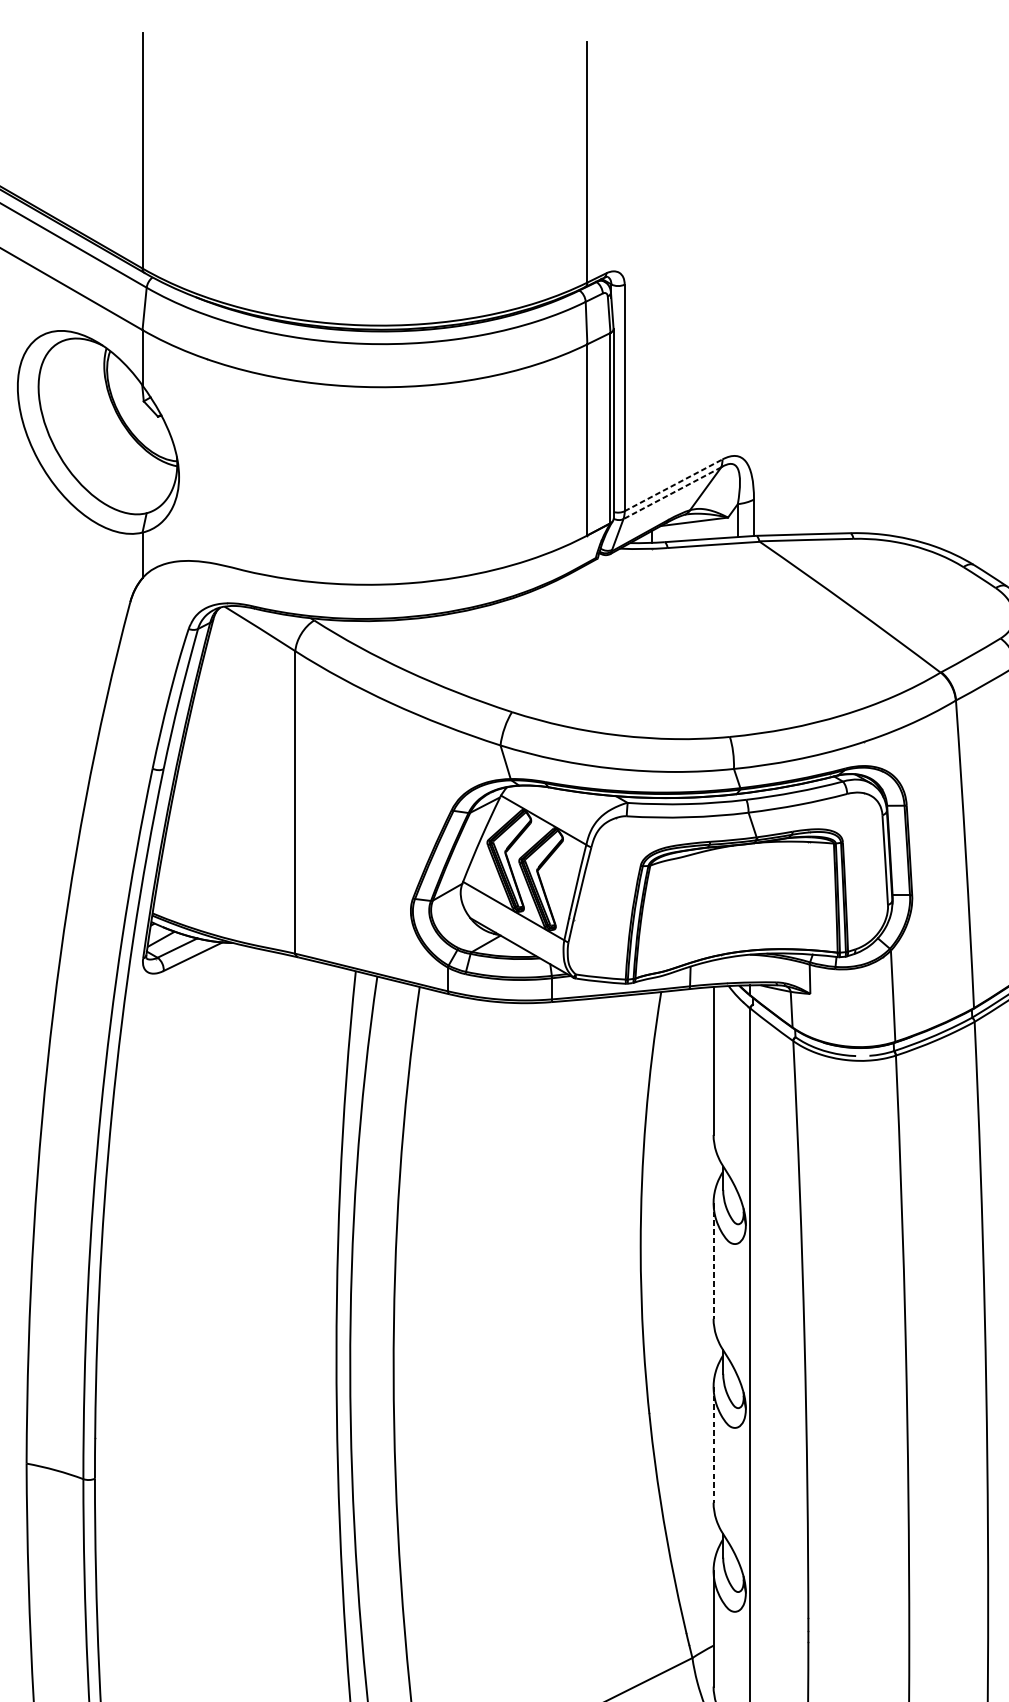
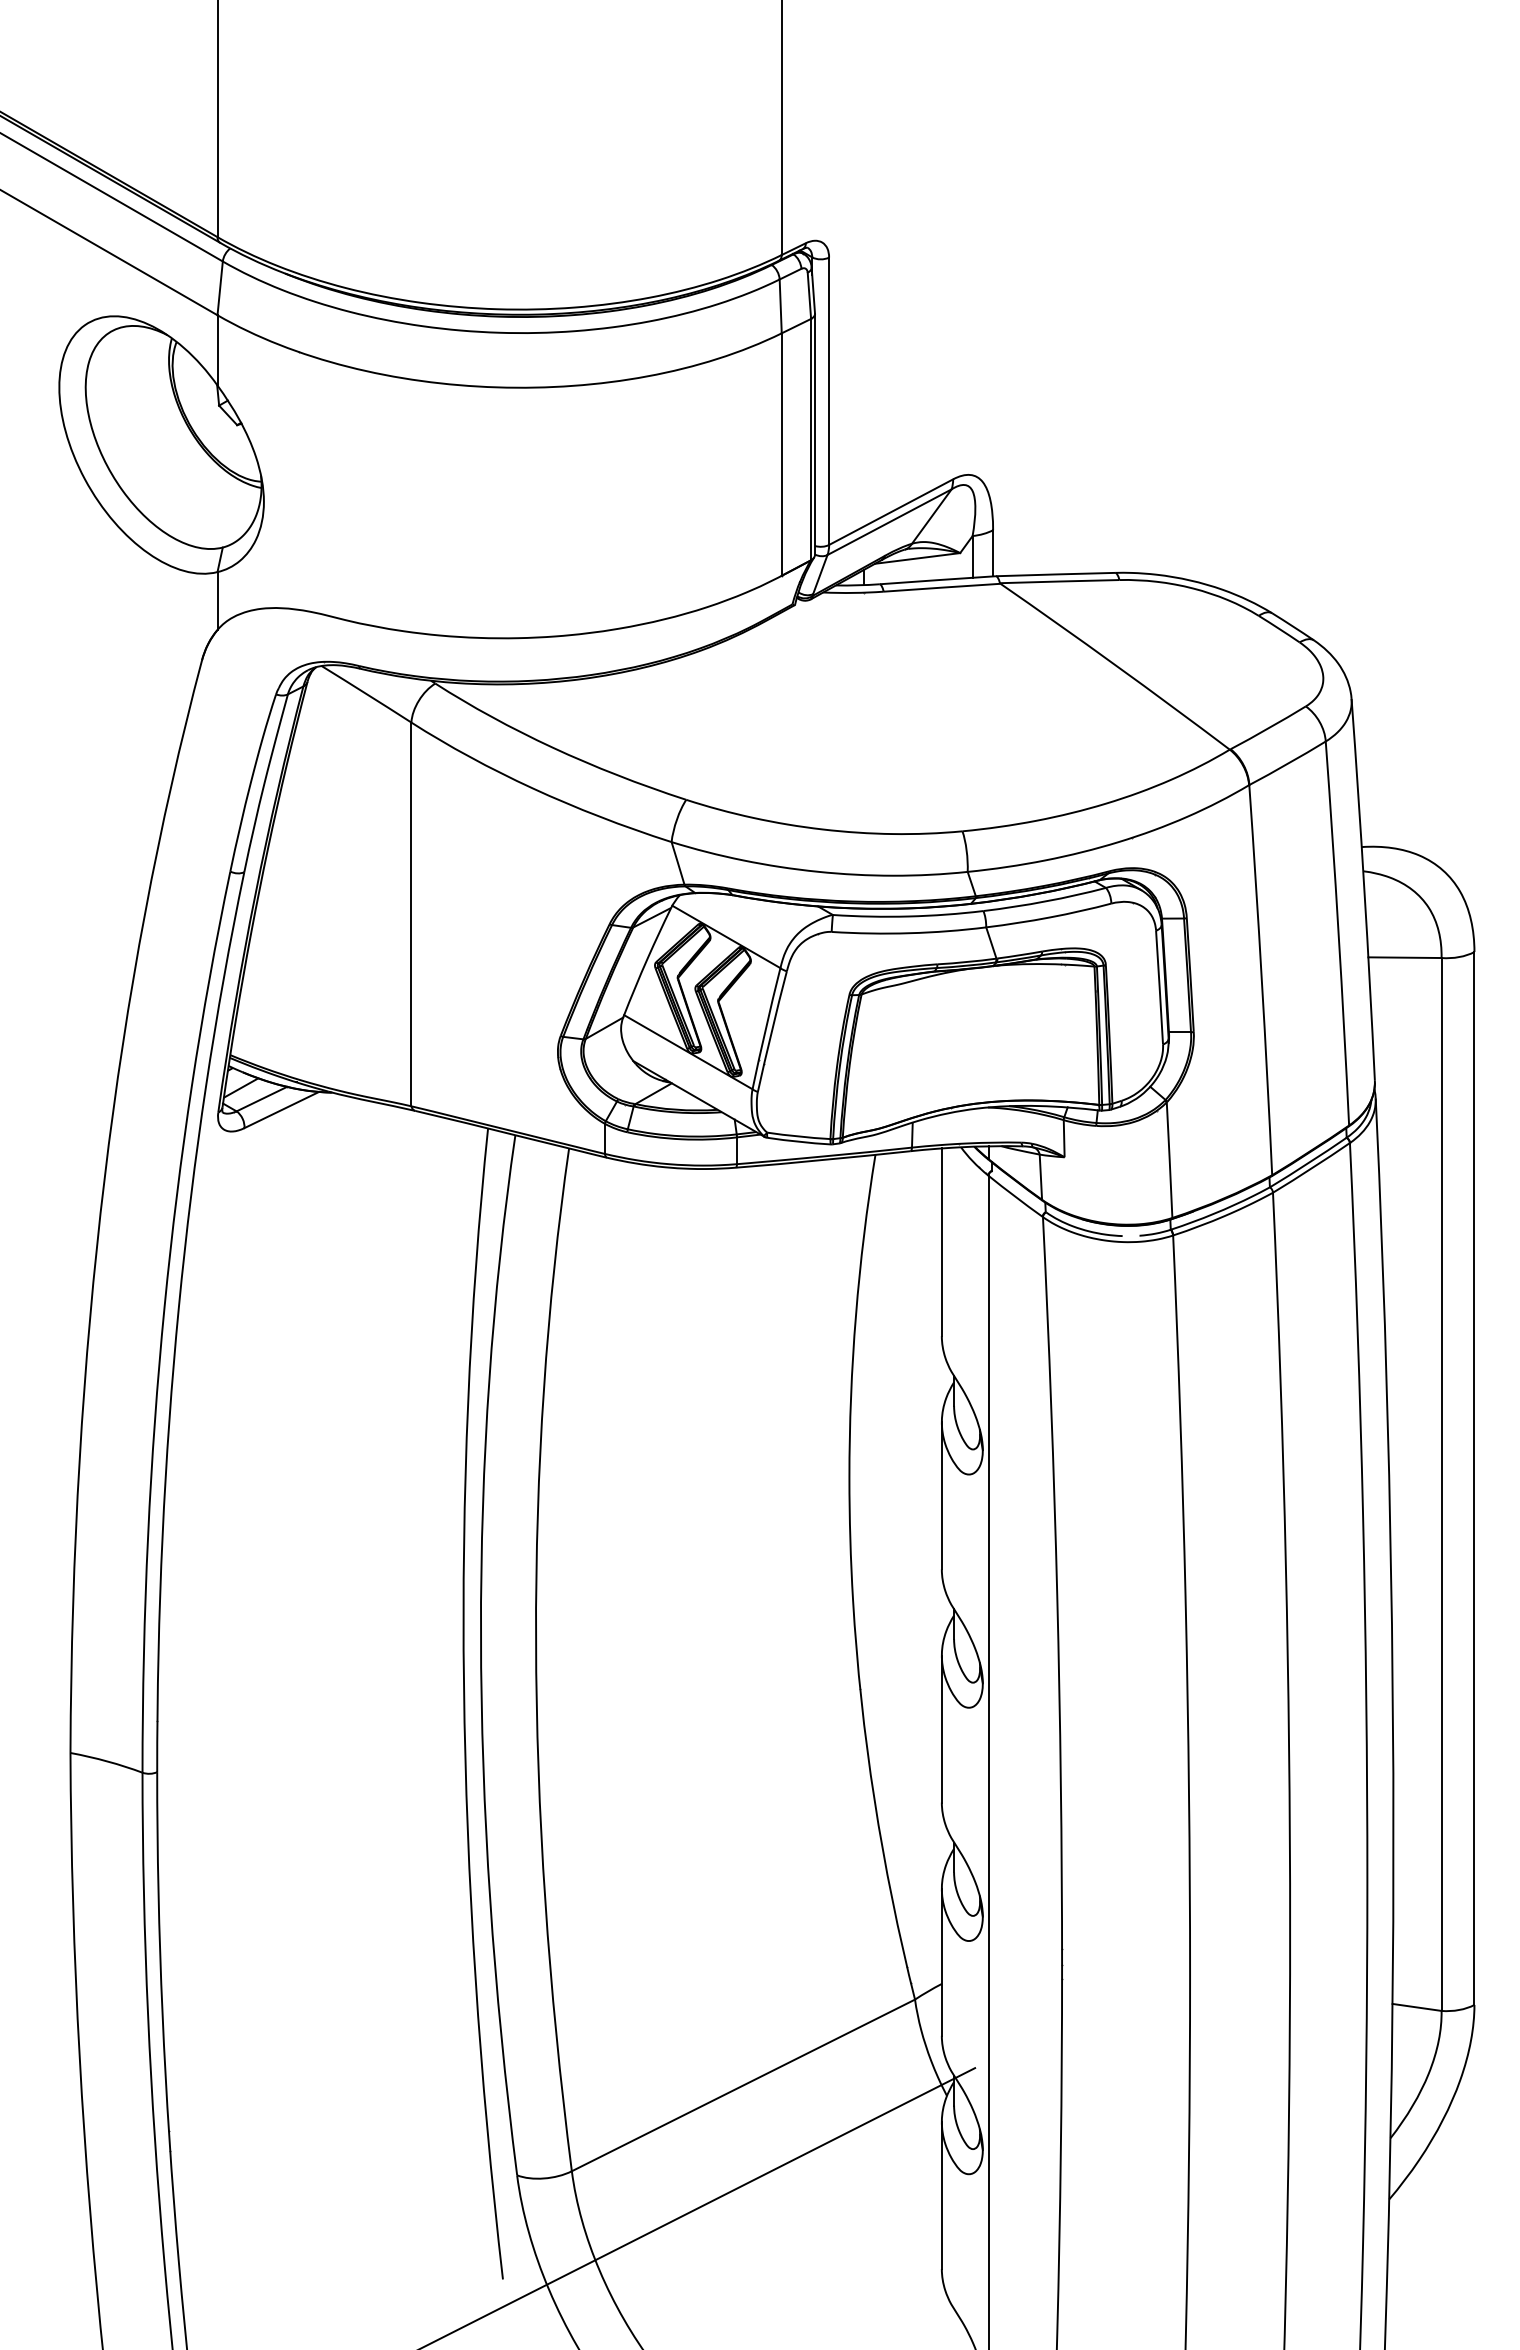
line: (673, 484) -> (891, 511), dashed -> solid
line: (672, 493) -> (889, 522), dashed -> solid
line: (713, 1261) -> (941, 1496), dashed -> solid
line: (713, 1445) -> (941, 1729), dashed -> solid

